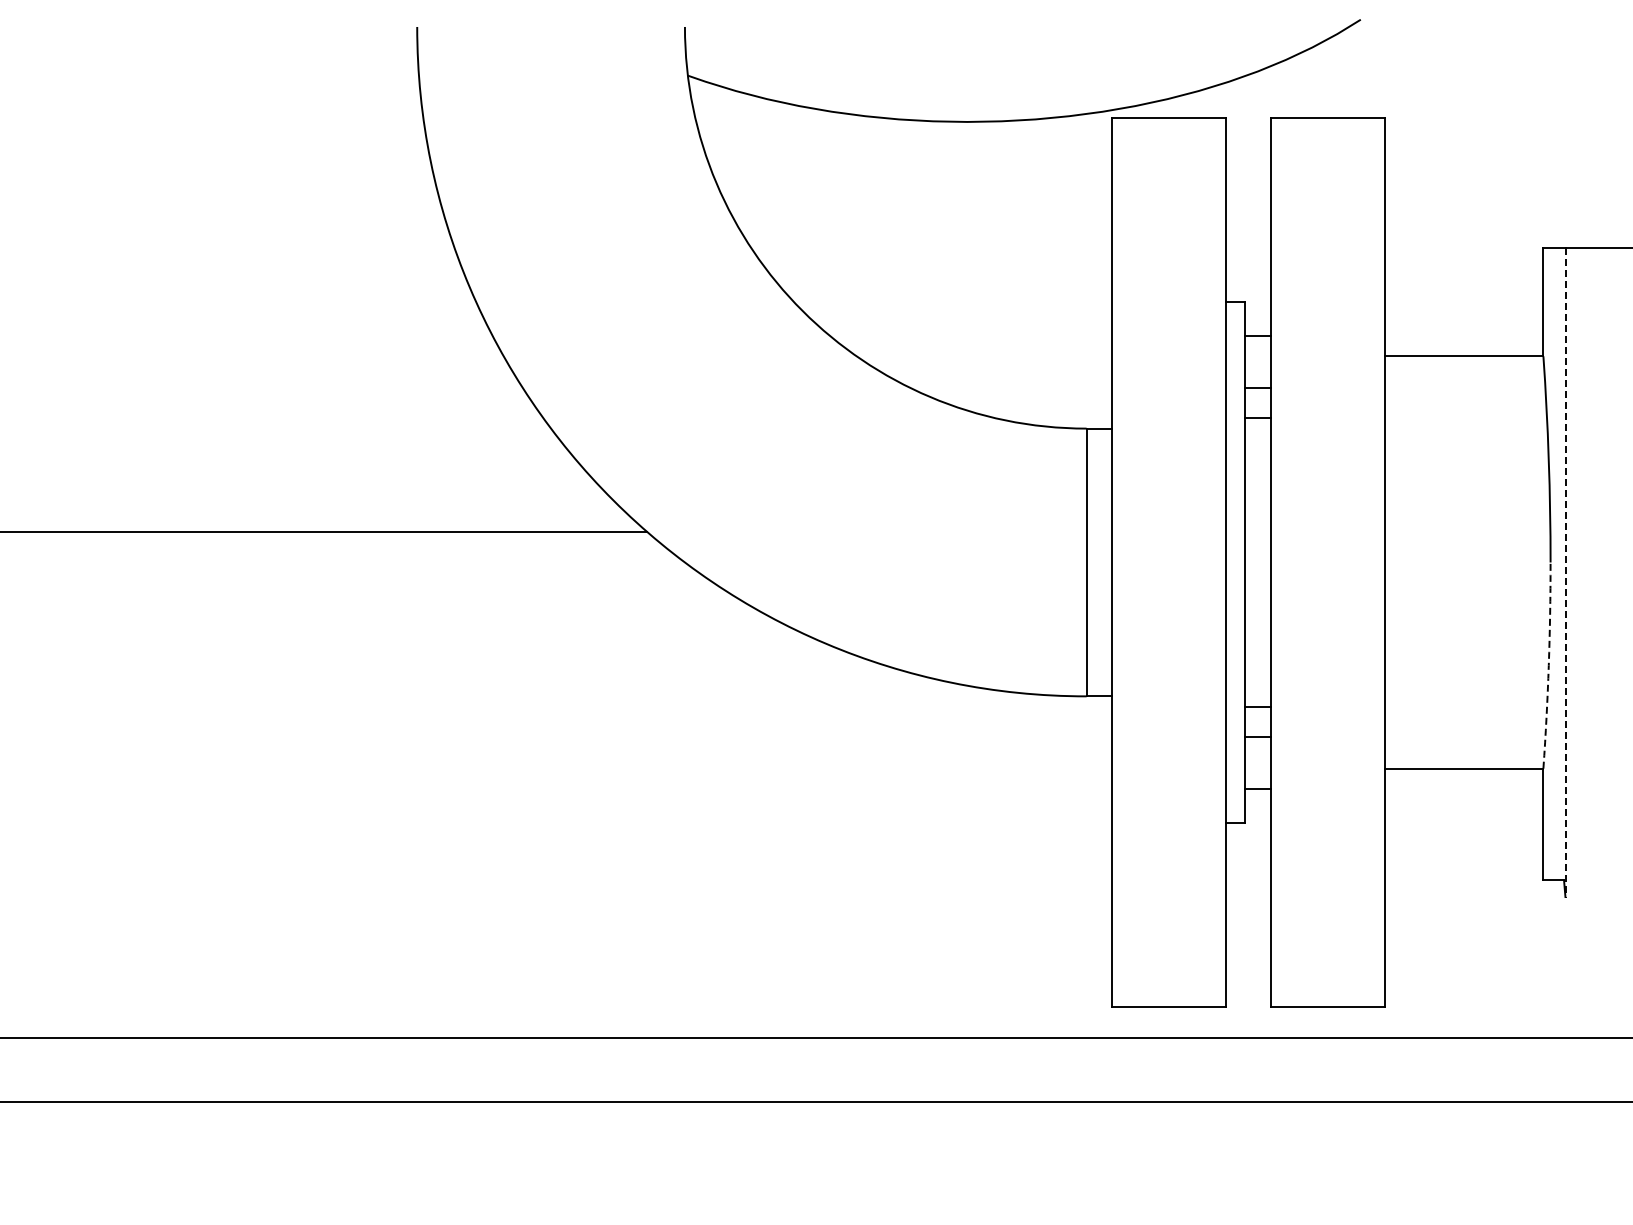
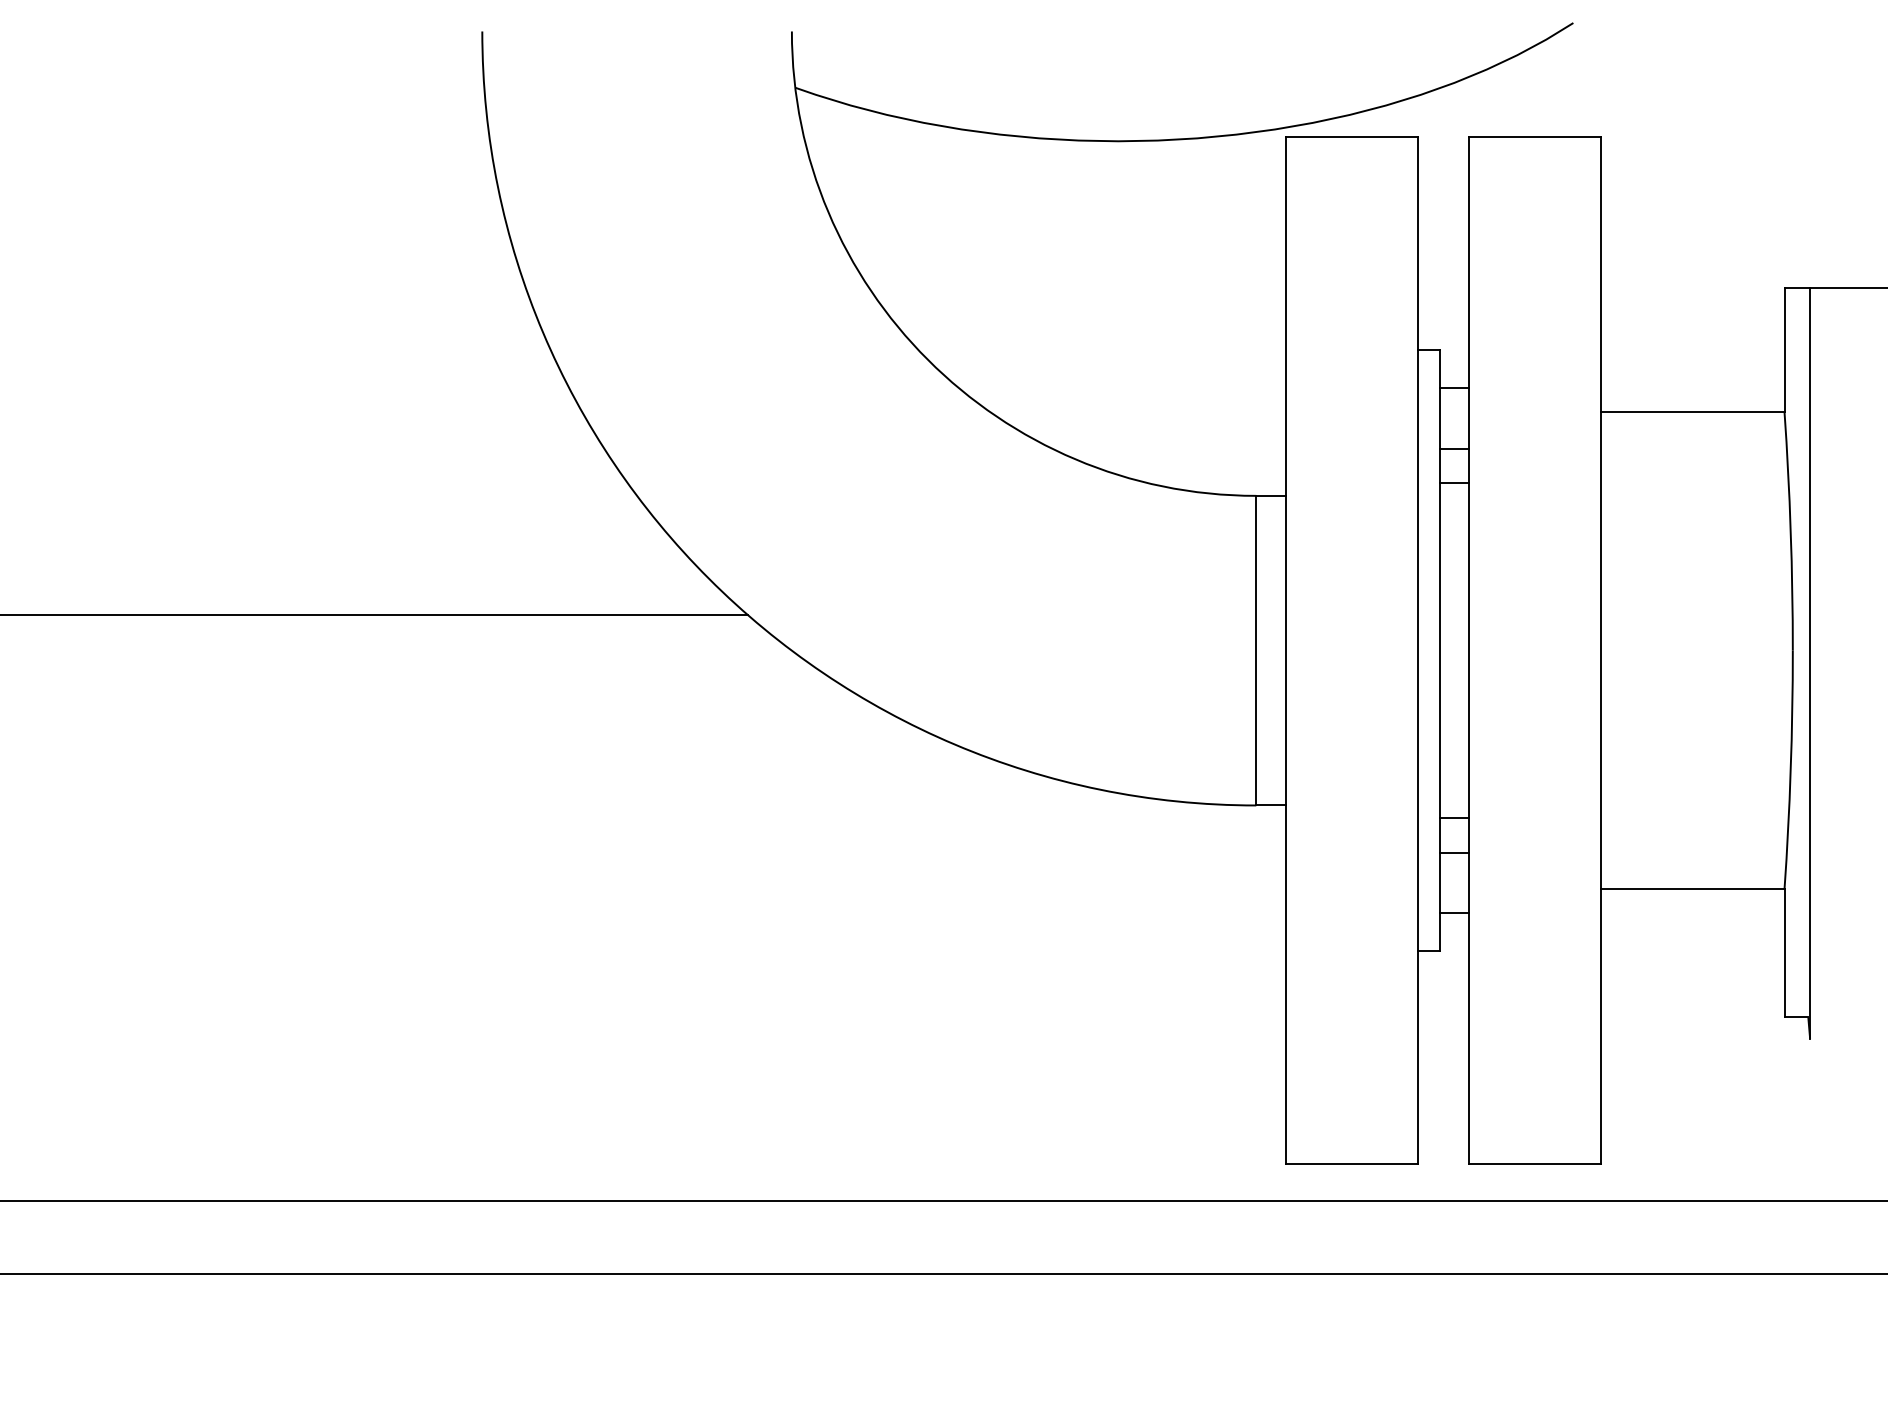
line: (1565, 573) -> (1810, 663), dashed -> solid
arc: (1548, 665) -> (1790, 769), dashed -> solid

